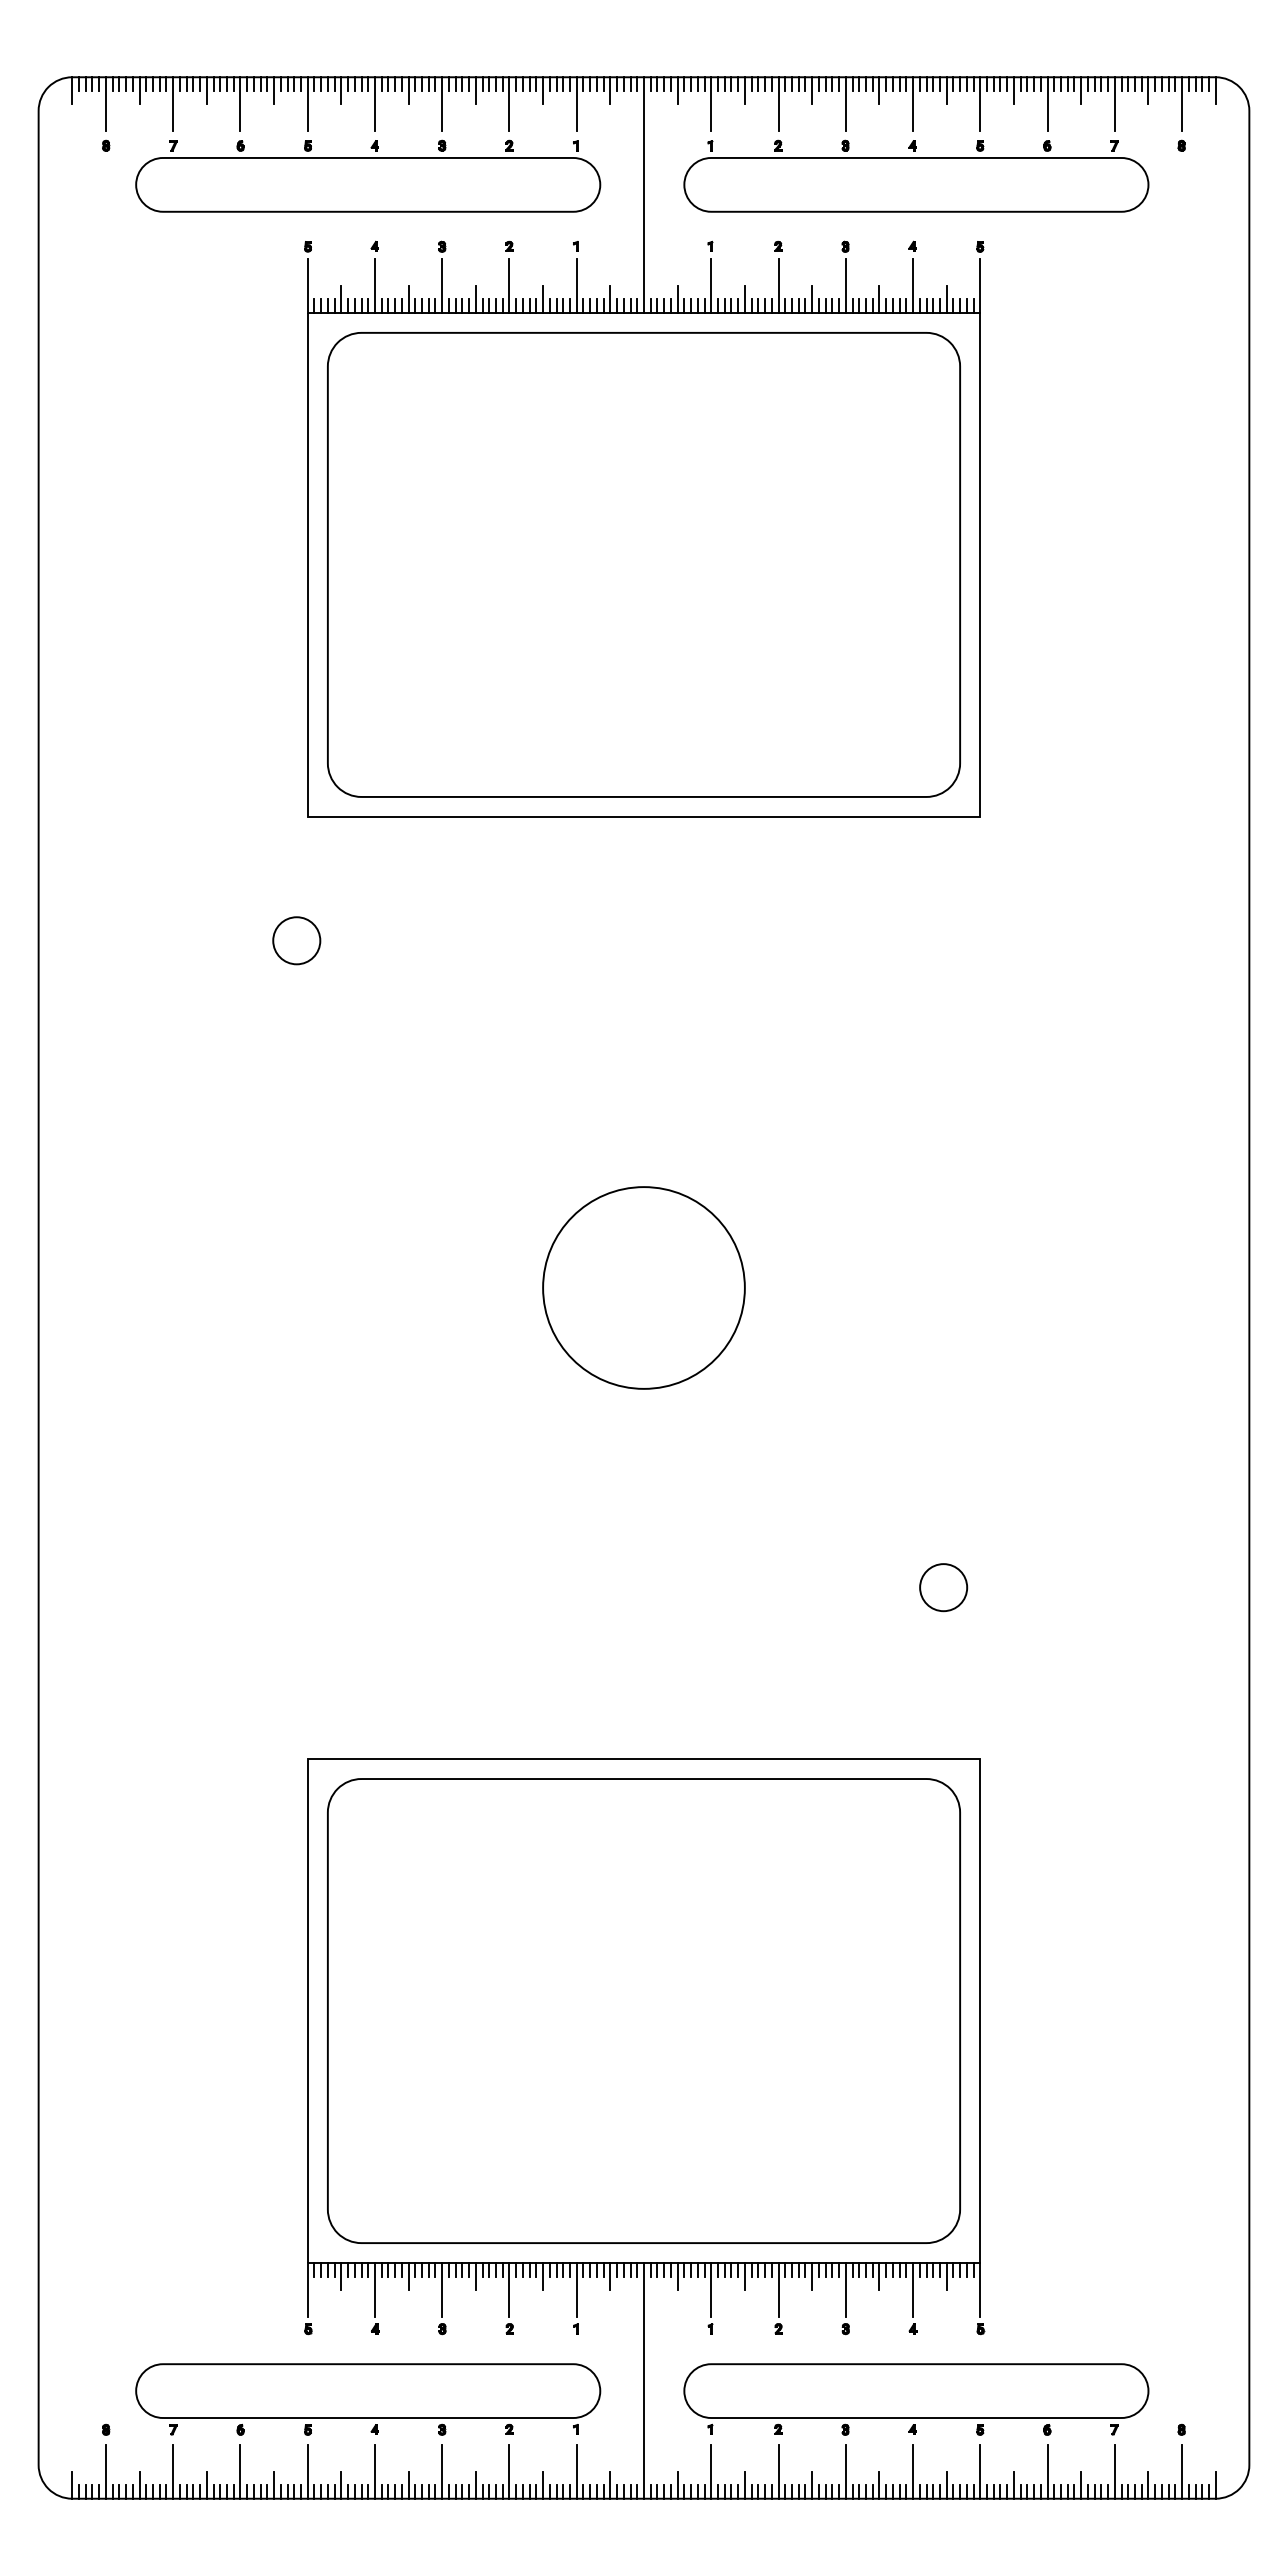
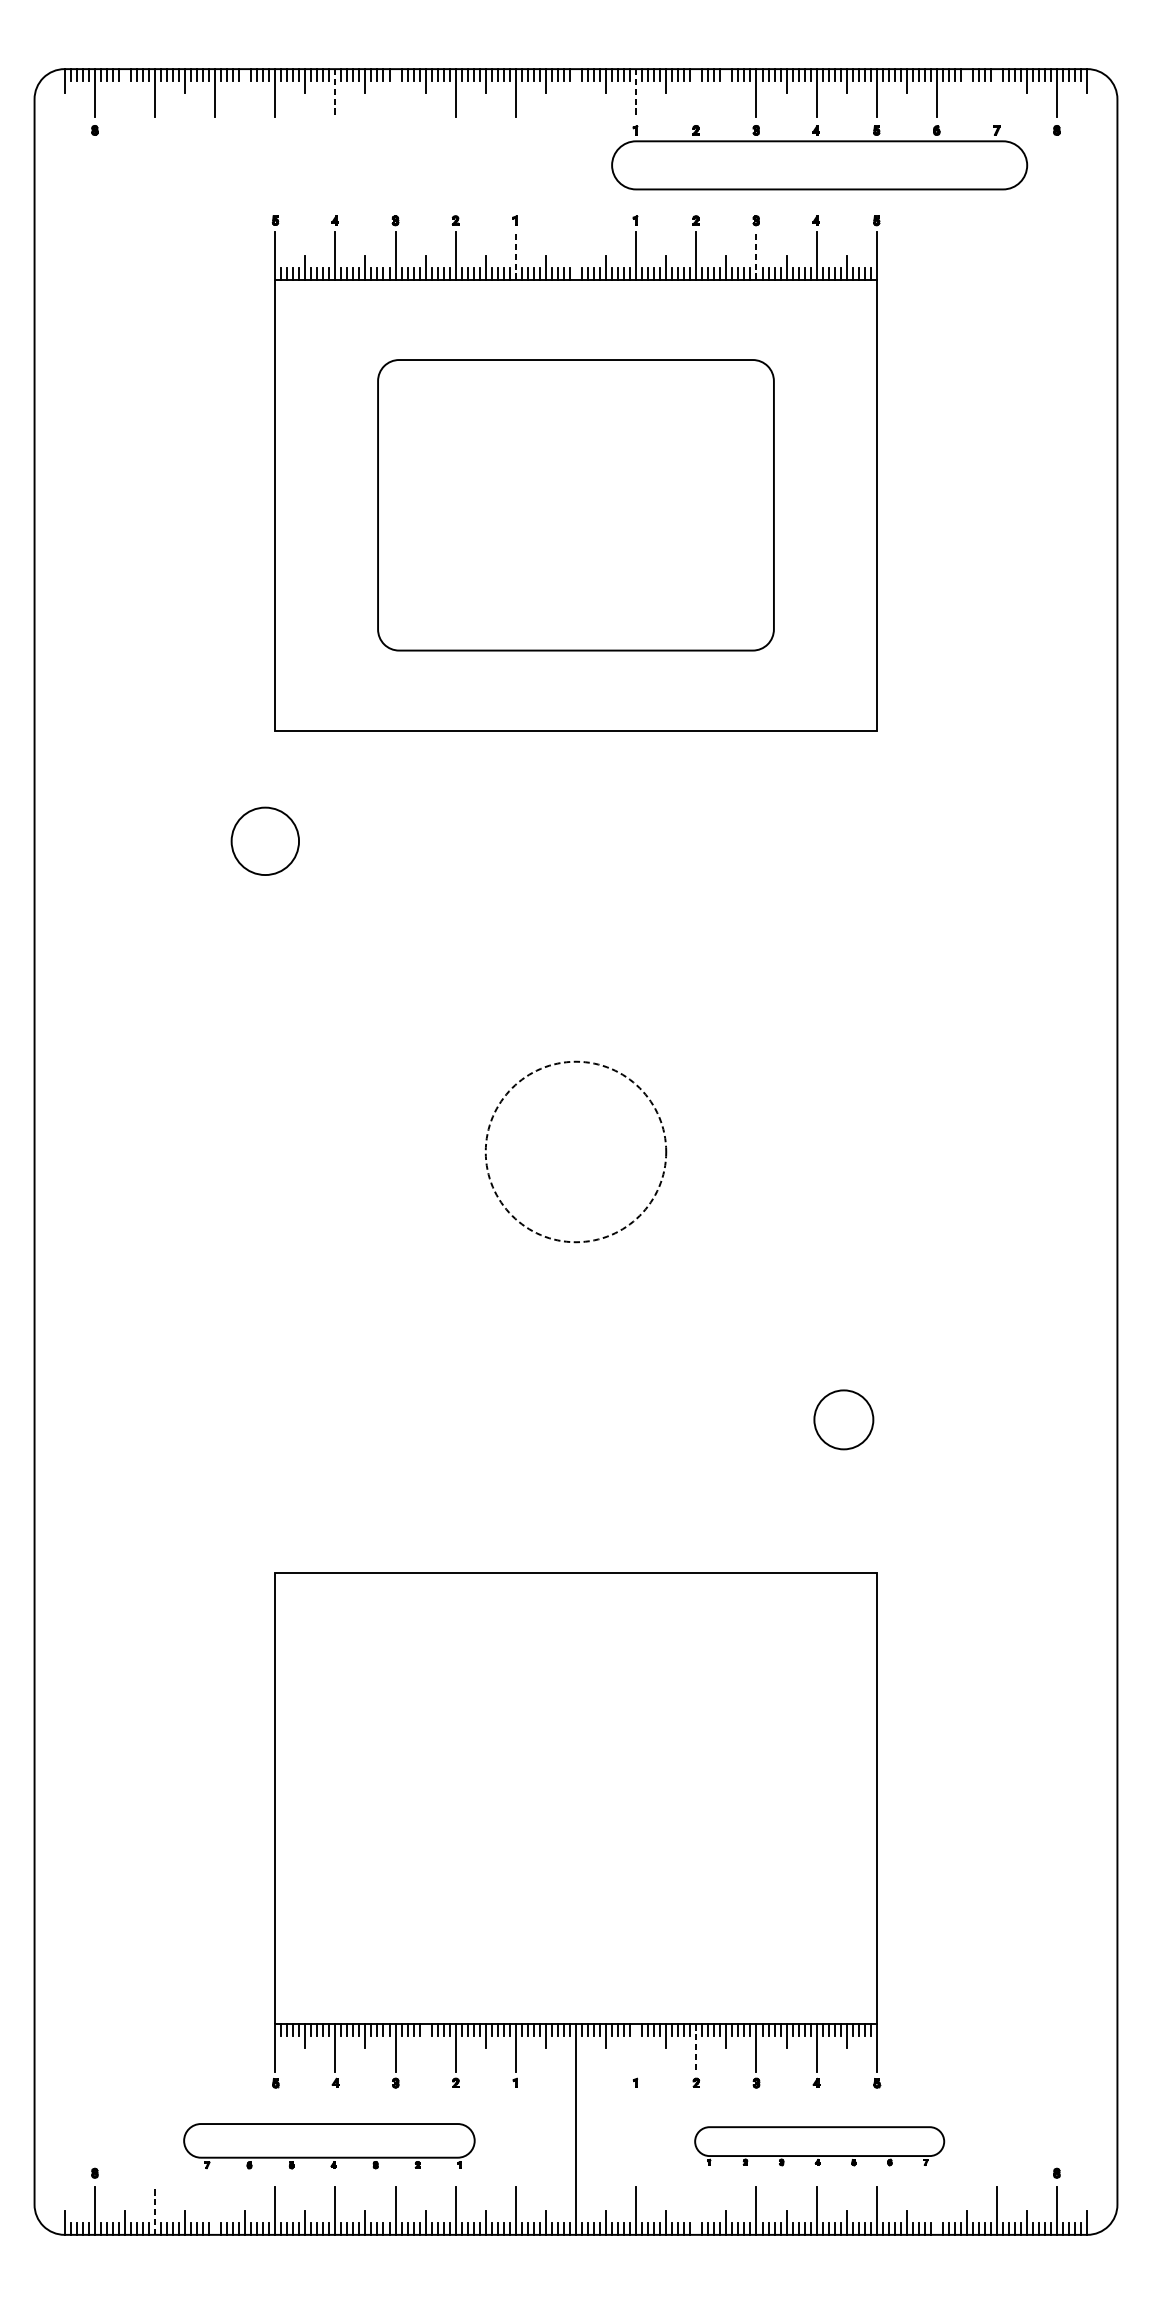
line: (139, 90) -> (124, 80), removed
line: (274, 90) -> (245, 80), removed
line: (812, 90) -> (726, 80), removed
line: (1081, 90) -> (967, 80), removed
line: (374, 104) -> (334, 93), solid -> dashed
line: (442, 104) -> (395, 93), removed
line: (711, 104) -> (636, 93), solid -> dashed
line: (778, 104) -> (696, 93), removed
line: (1114, 104) -> (996, 93), removed
part: (368, 175) -> (329, 156), removed
line: (643, 194) -> (575, 173), removed
line: (576, 285) -> (515, 255), solid -> dashed
line: (845, 285) -> (756, 255), solid -> dashed
part: (643, 564) -> (575, 504), size x0.7
circle: (296, 940) -> (265, 841), size x1.6
circle: (643, 1287) -> (575, 1151), solid -> dashed
circle: (943, 1587) -> (843, 1419), size x1.4
part: (643, 2010) -> (575, 1798), removed
line: (475, 2276) -> (425, 2036), removed
line: (711, 2290) -> (636, 2048), removed
line: (778, 2290) -> (696, 2048), solid -> dashed
part: (368, 2399) -> (329, 2146), size x0.7
part: (916, 2399) -> (819, 2146), size x0.6
line: (173, 2471) -> (155, 2210), solid -> dashed
line: (240, 2471) -> (215, 2210), removed
line: (778, 2471) -> (696, 2210), removed
line: (1047, 2471) -> (936, 2210), removed

